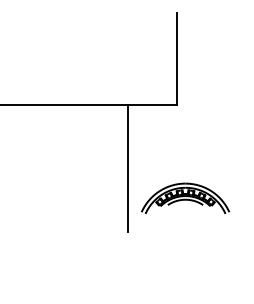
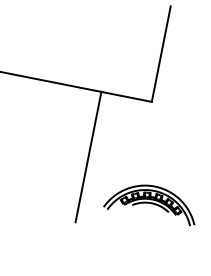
part: (185, 198) -> (151, 201), moved

